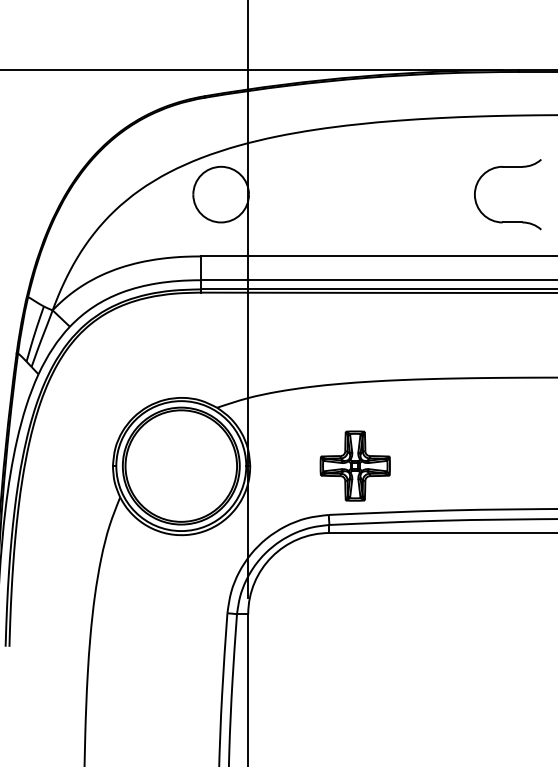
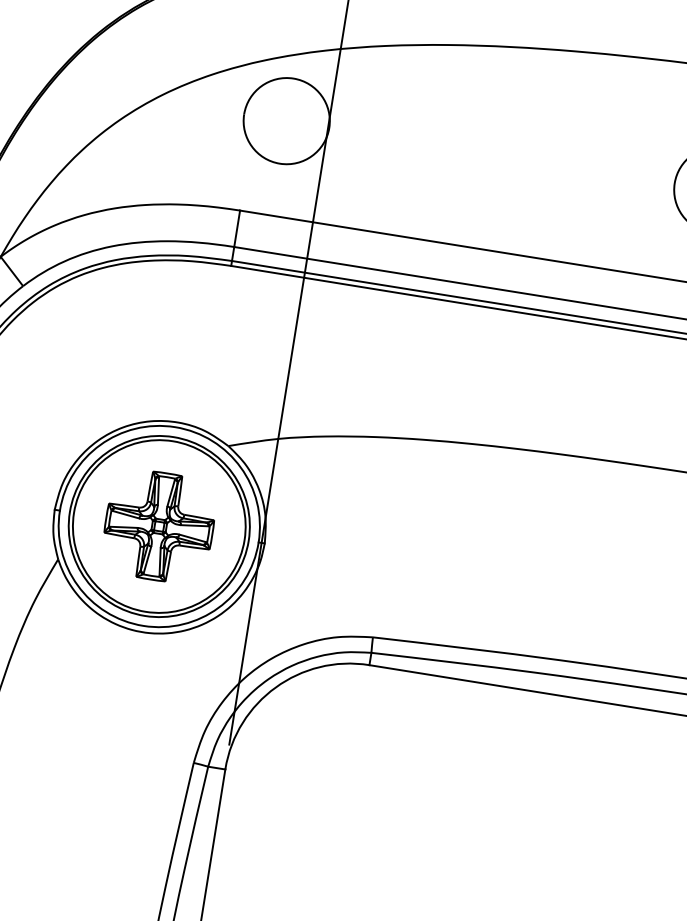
part: (354, 465) -> (158, 525), moved

